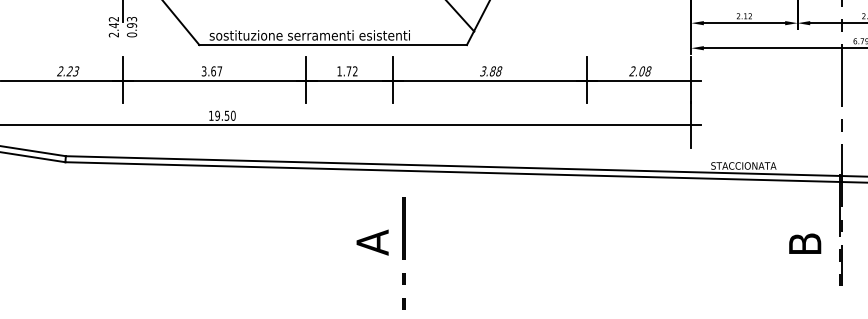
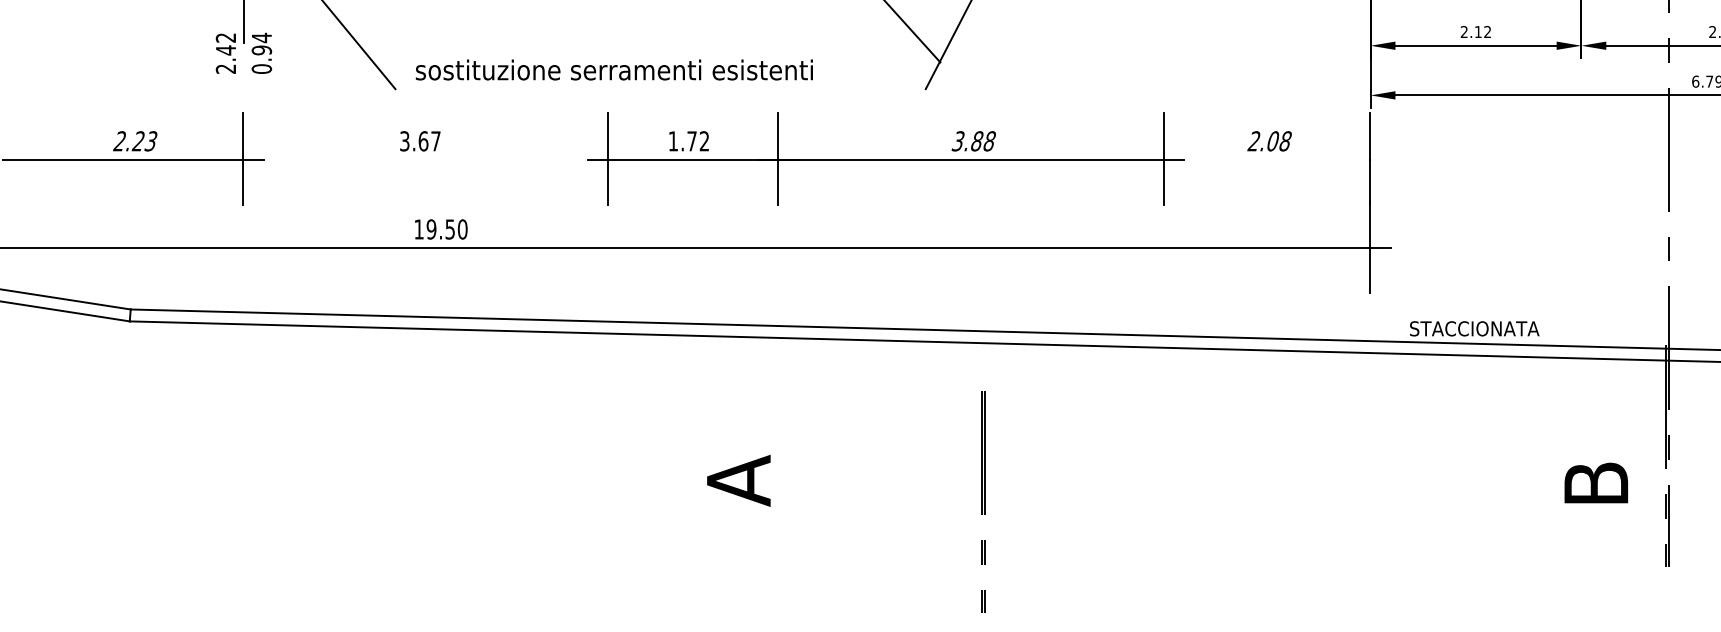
text: (131, 18) -> (260, 36), 0.93 -> 0.94
line: (332, 45) -> (659, 90), removed
line: (214, 80) -> (425, 159), removed
line: (639, 80) -> (1267, 159), removed
line: (403, 253) -> (982, 502), moved

